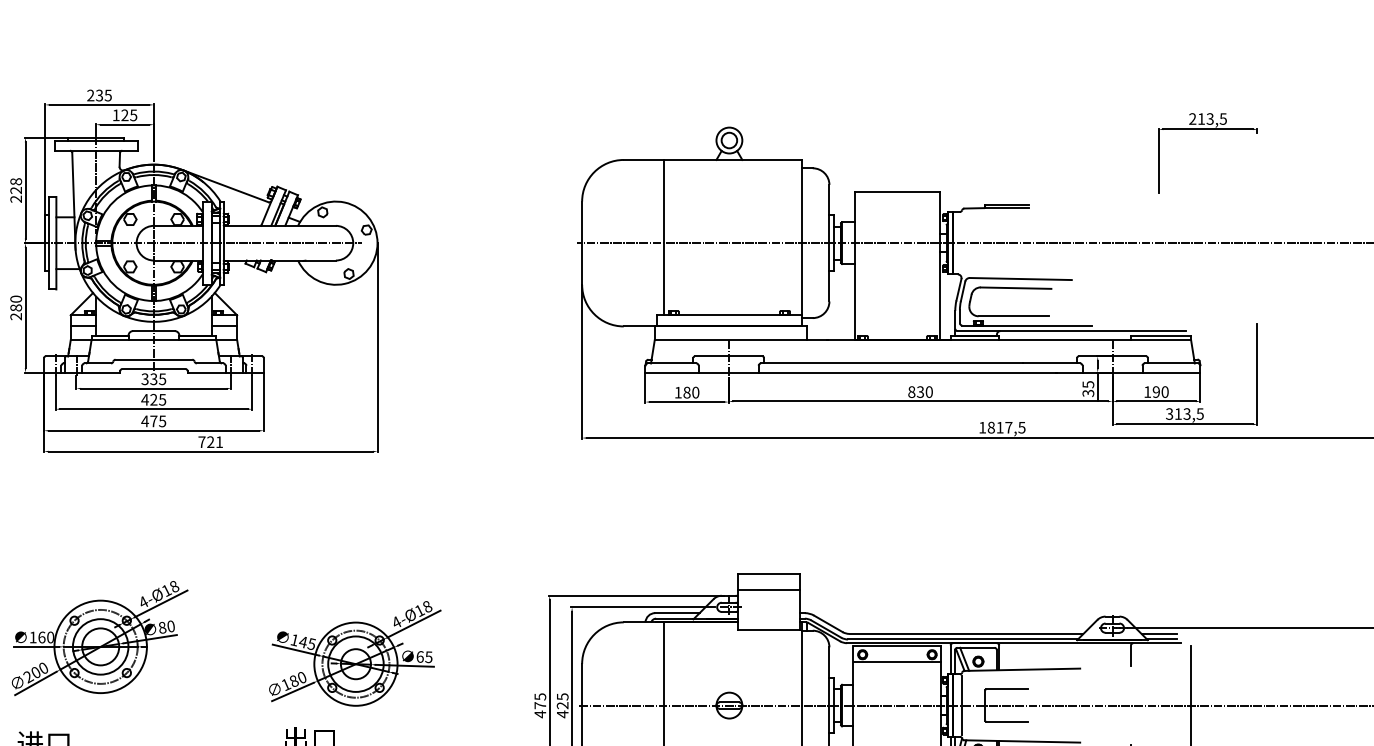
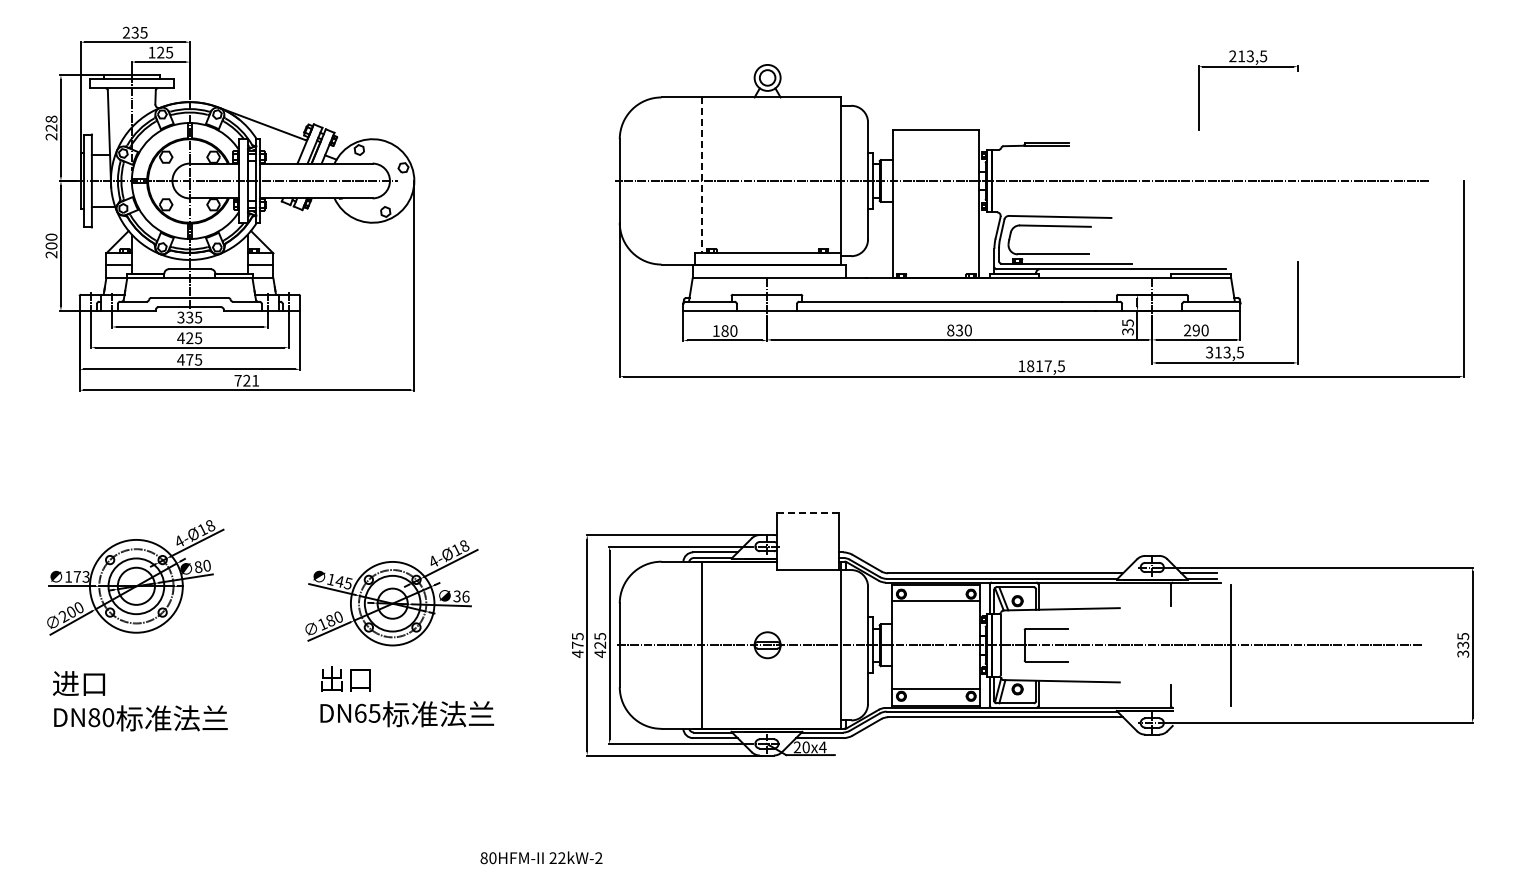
line: (663, 237) -> (701, 175), solid -> dashed
text: (16, 307) -> (51, 245), 280 -> 200
text: (1147, 392) -> (1187, 330), 190 -> 290
line: (769, 573) -> (807, 512), solid -> dashed
line: (769, 590) -> (807, 529), removed
text: (46, 637) -> (81, 576), 160 -> 173
text: (424, 657) -> (461, 596), 65 -> 36

